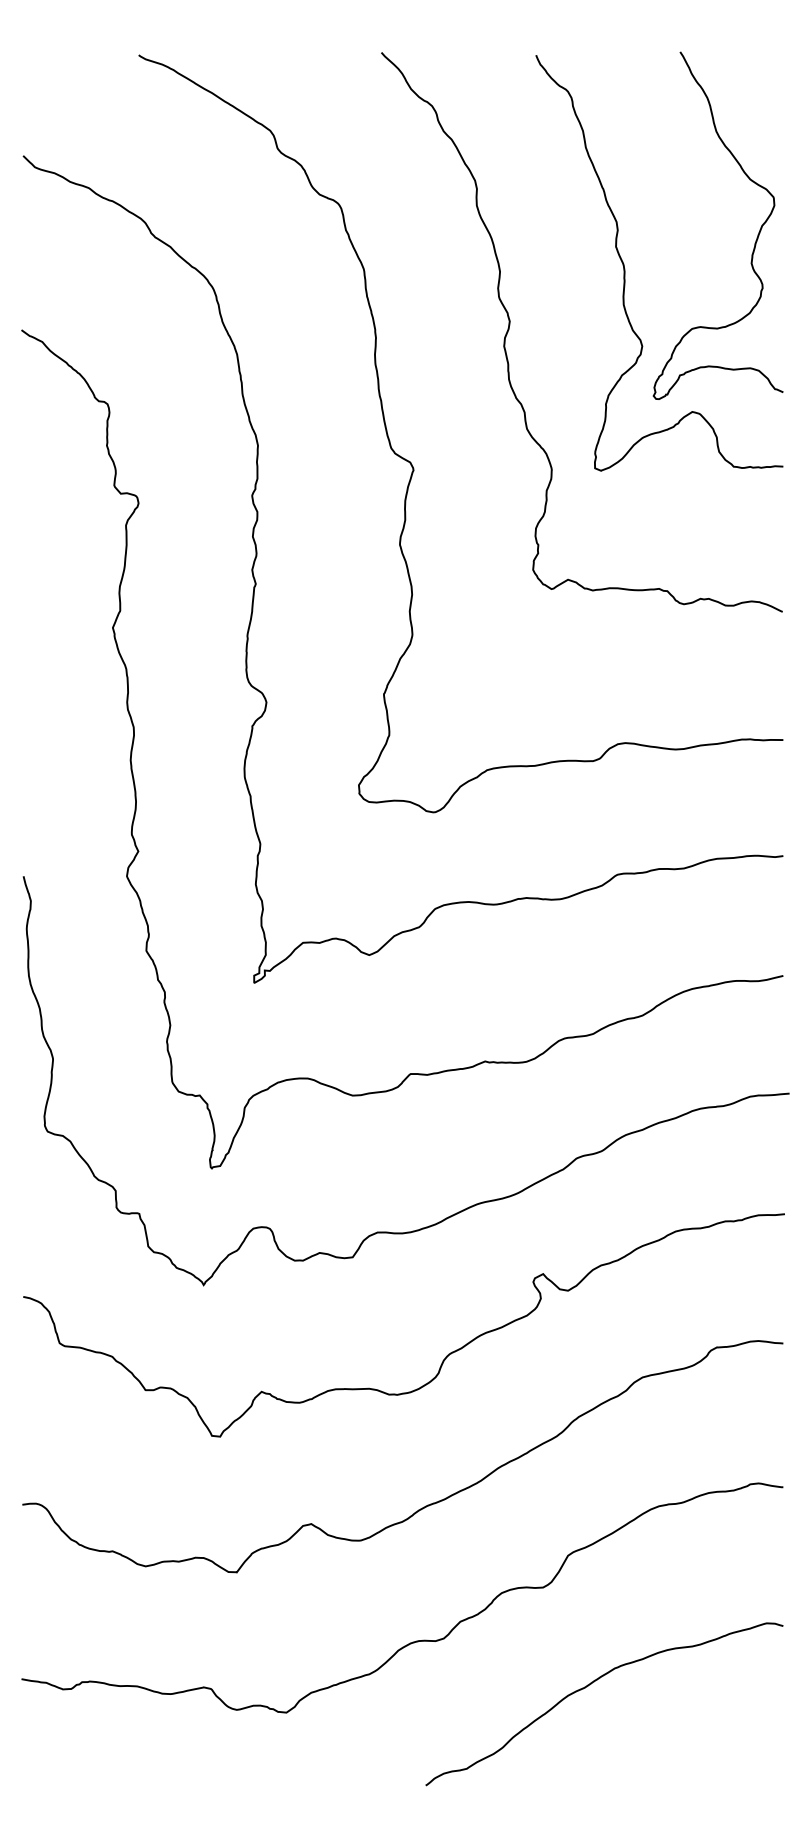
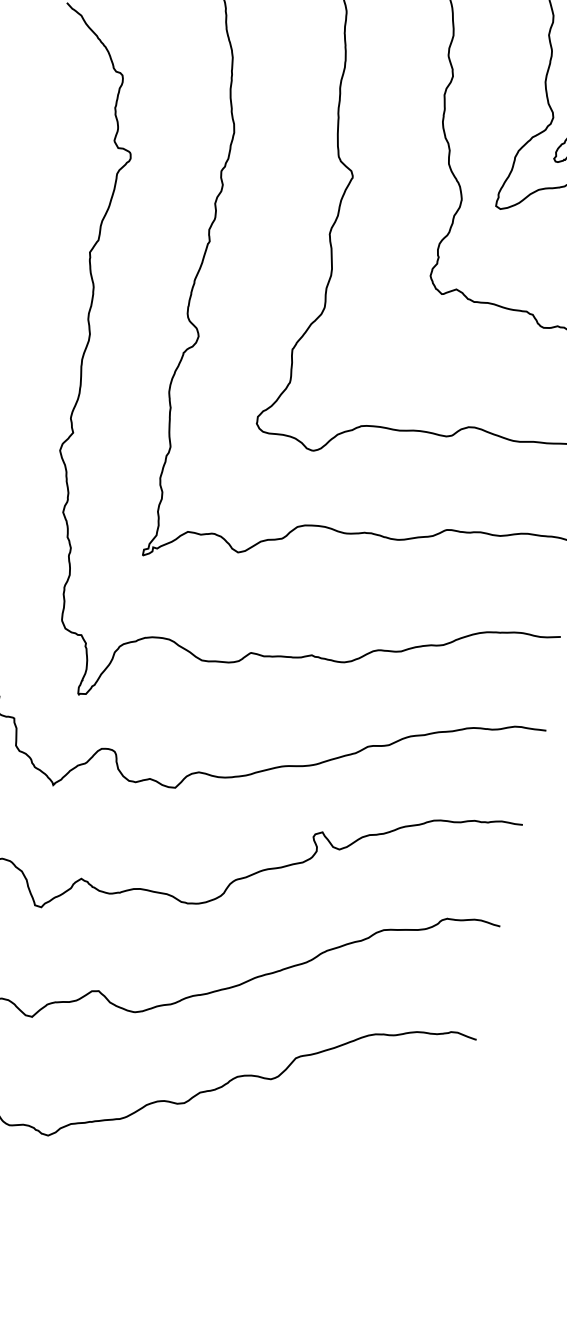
curve: (591, 1684) -> (293, 1163), removed

